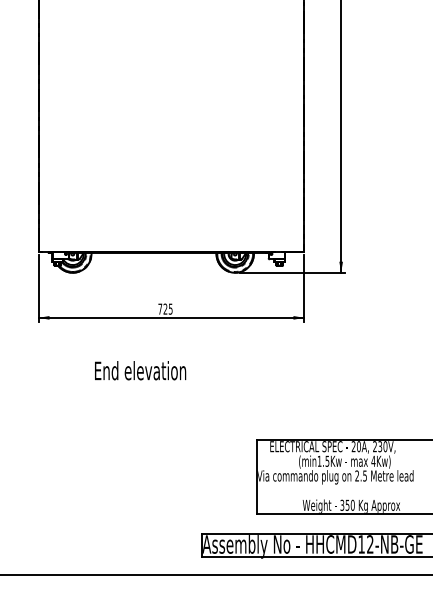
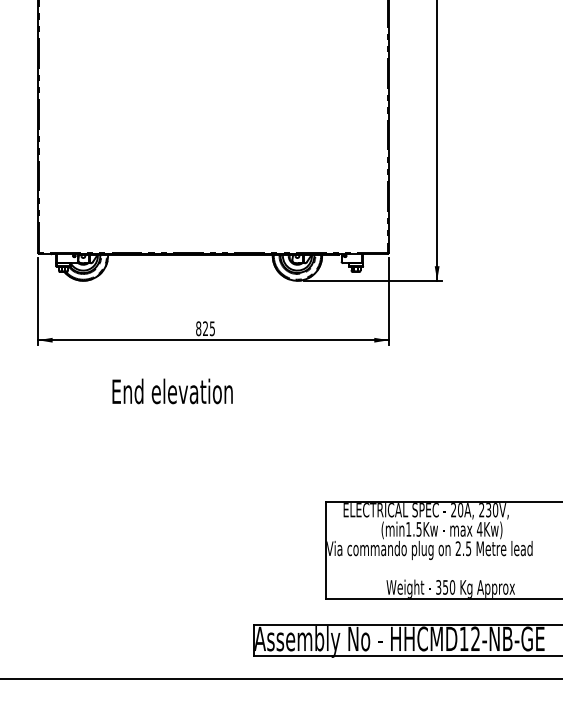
text: (160, 308) -> (198, 327), 725 -> 825
text: (140, 370) -> (172, 391), moved

